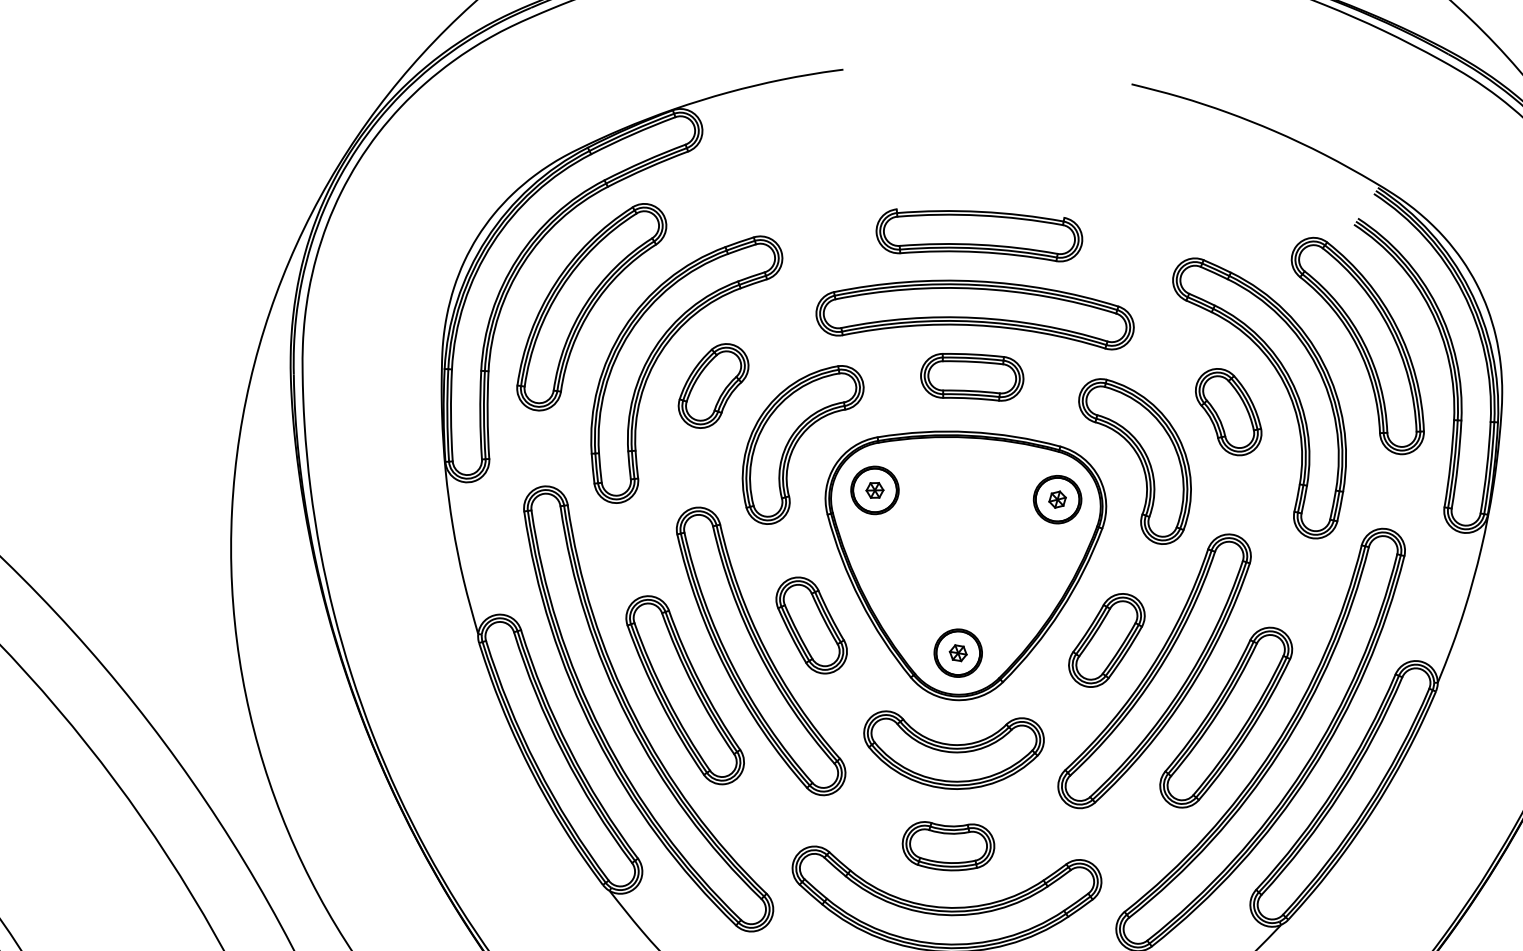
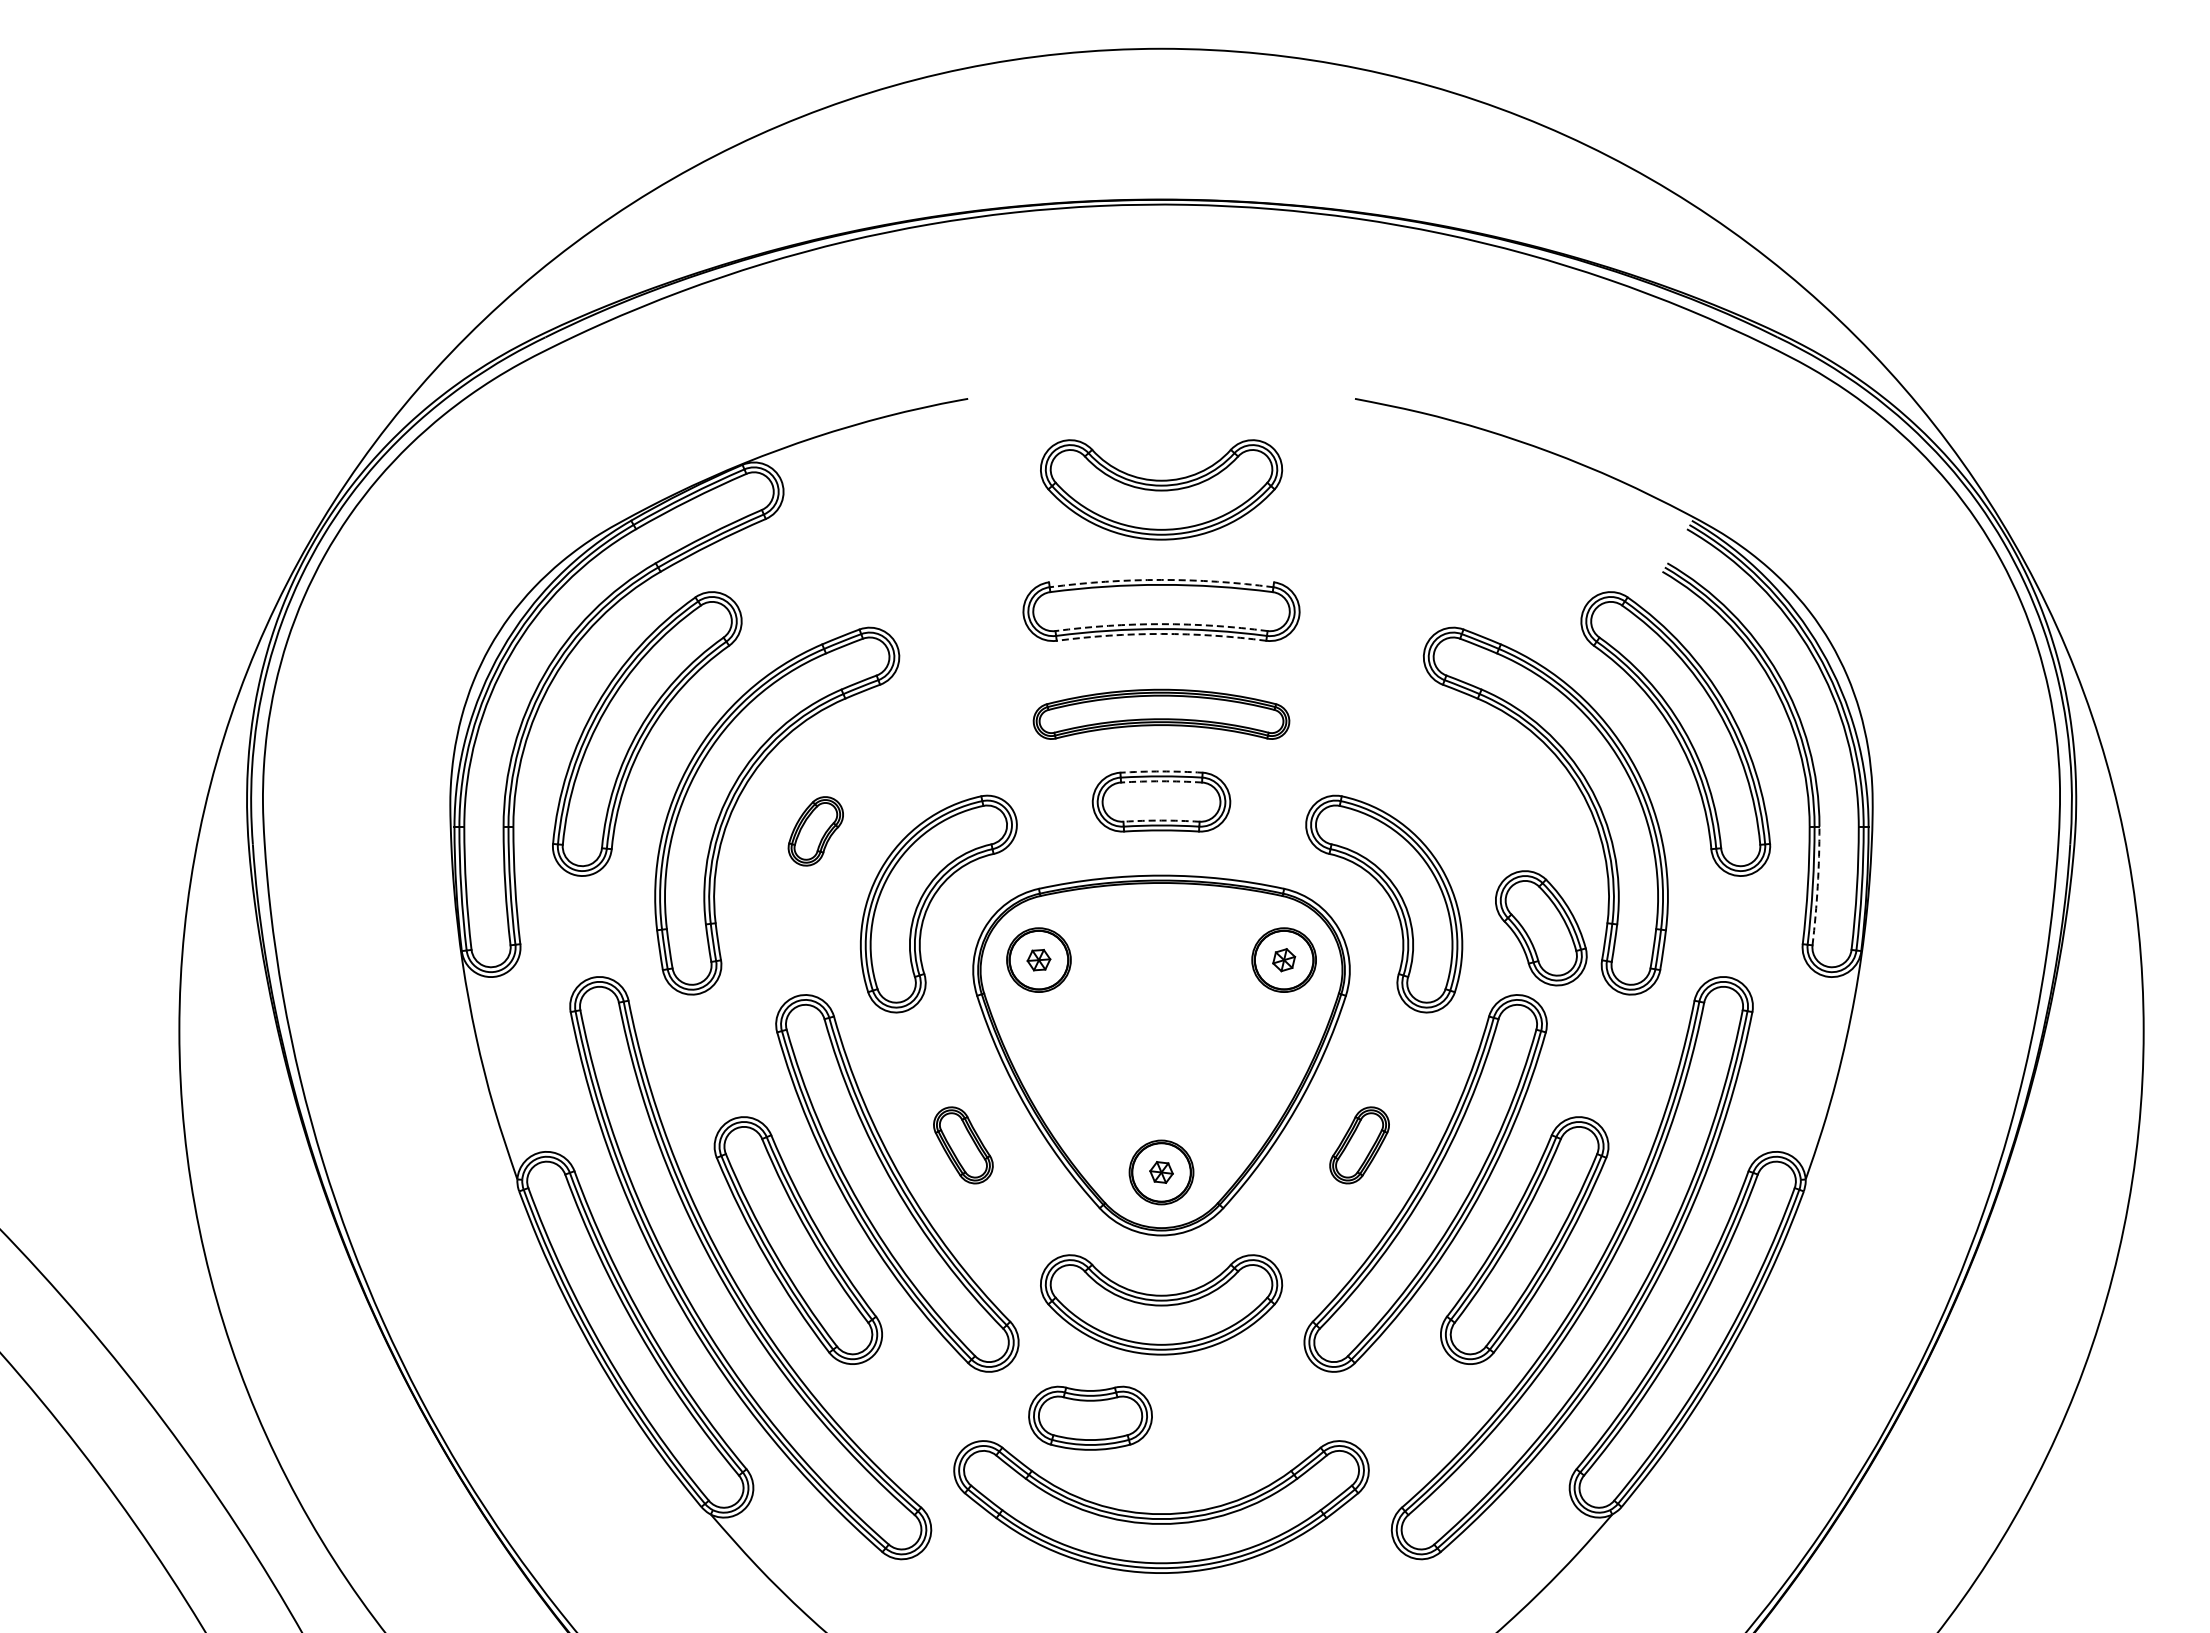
part: (984, 144) -> (1161, 489), added
arc: (980, 211) -> (1161, 579), solid -> dashed
arc: (978, 245) -> (1161, 624), solid -> dashed
arc: (978, 251) -> (1161, 633), solid -> dashed
part: (975, 312) -> (1161, 714), size x0.6
arc: (973, 354) -> (1161, 771), solid -> dashed
arc: (973, 361) -> (1161, 781), solid -> dashed
part: (713, 386) -> (815, 831), size x0.6
arc: (971, 391) -> (1161, 820), solid -> dashed
part: (1228, 412) -> (1541, 928), moved
arc: (1457, 464) -> (1817, 886), solid -> dashed
part: (811, 625) -> (963, 1145), size x0.6
part: (1106, 640) -> (1359, 1145), size x0.6
part: (948, 846) -> (1090, 1417), moved

